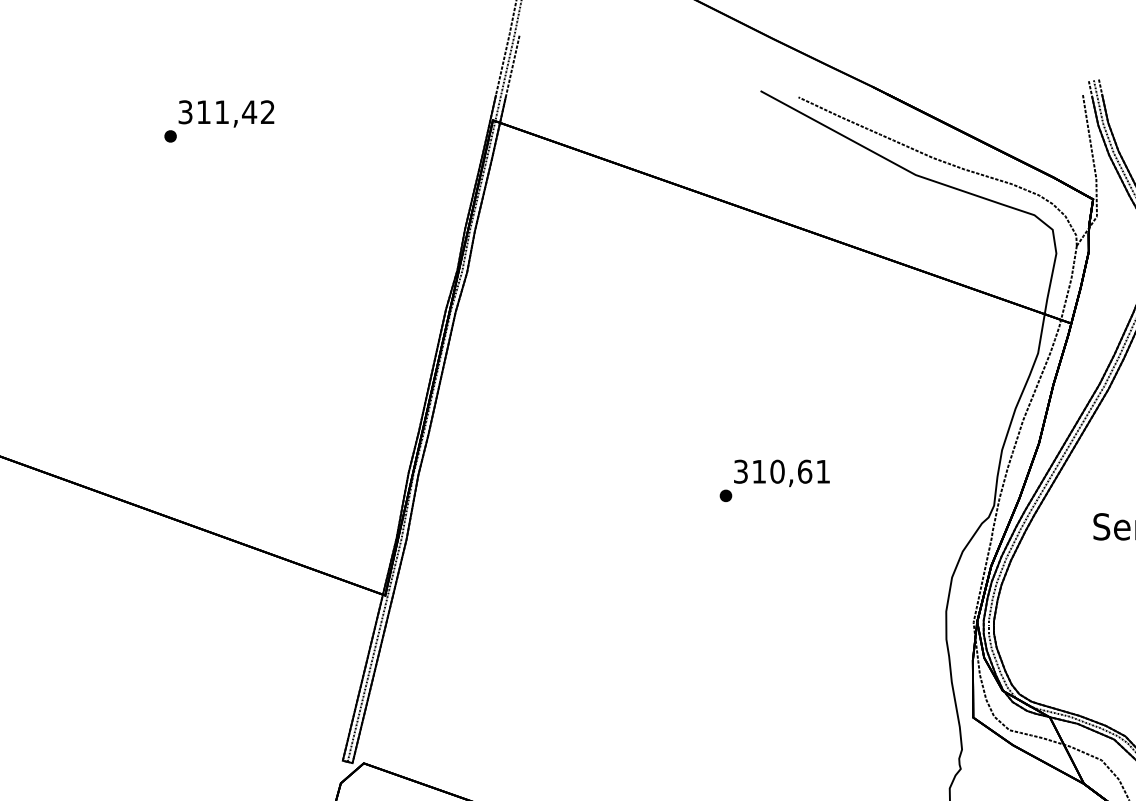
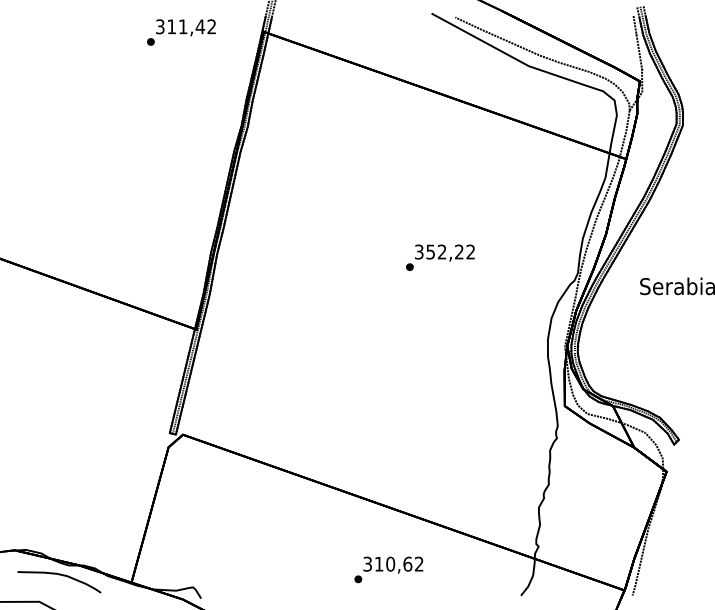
text: (219, 121) -> (181, 32), moved
text: (790, 470) -> (450, 251), 310,61 -> 352,22

